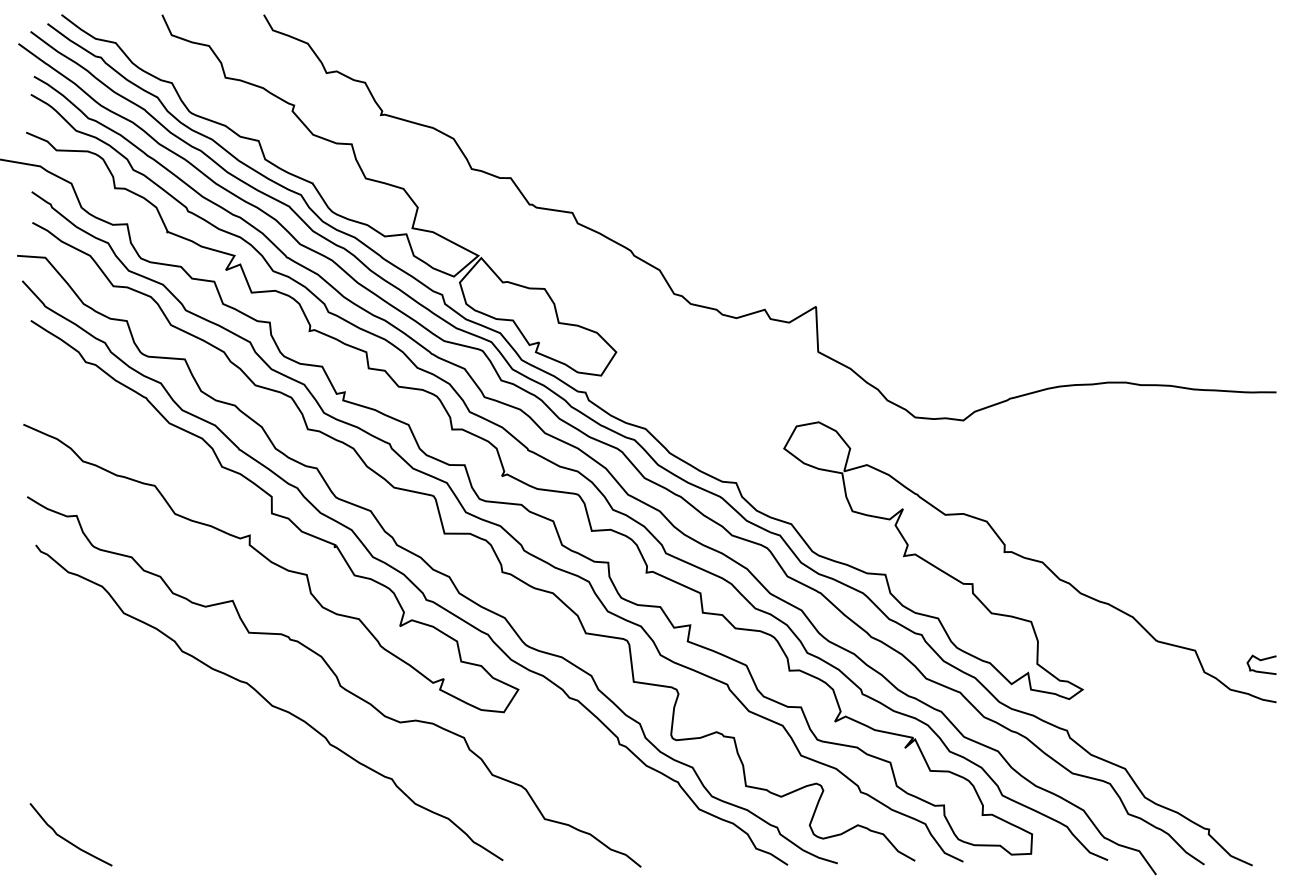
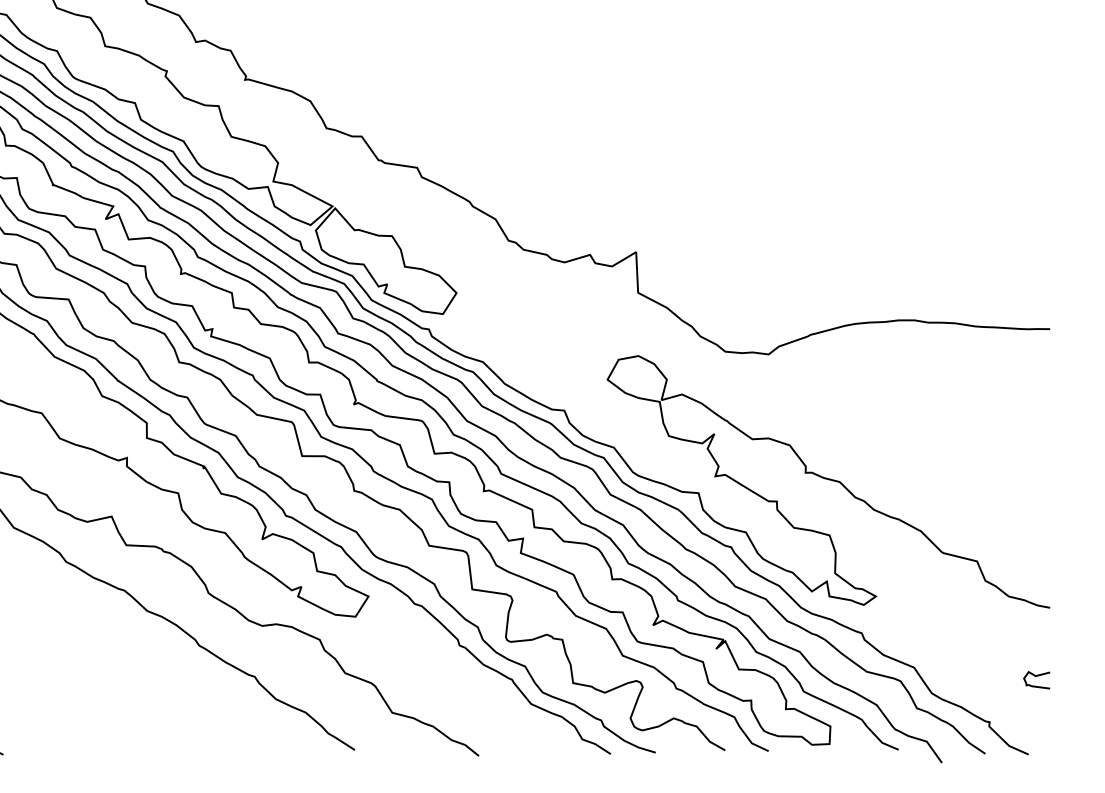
curve: (1260, 661) -> (1035, 677), moved

